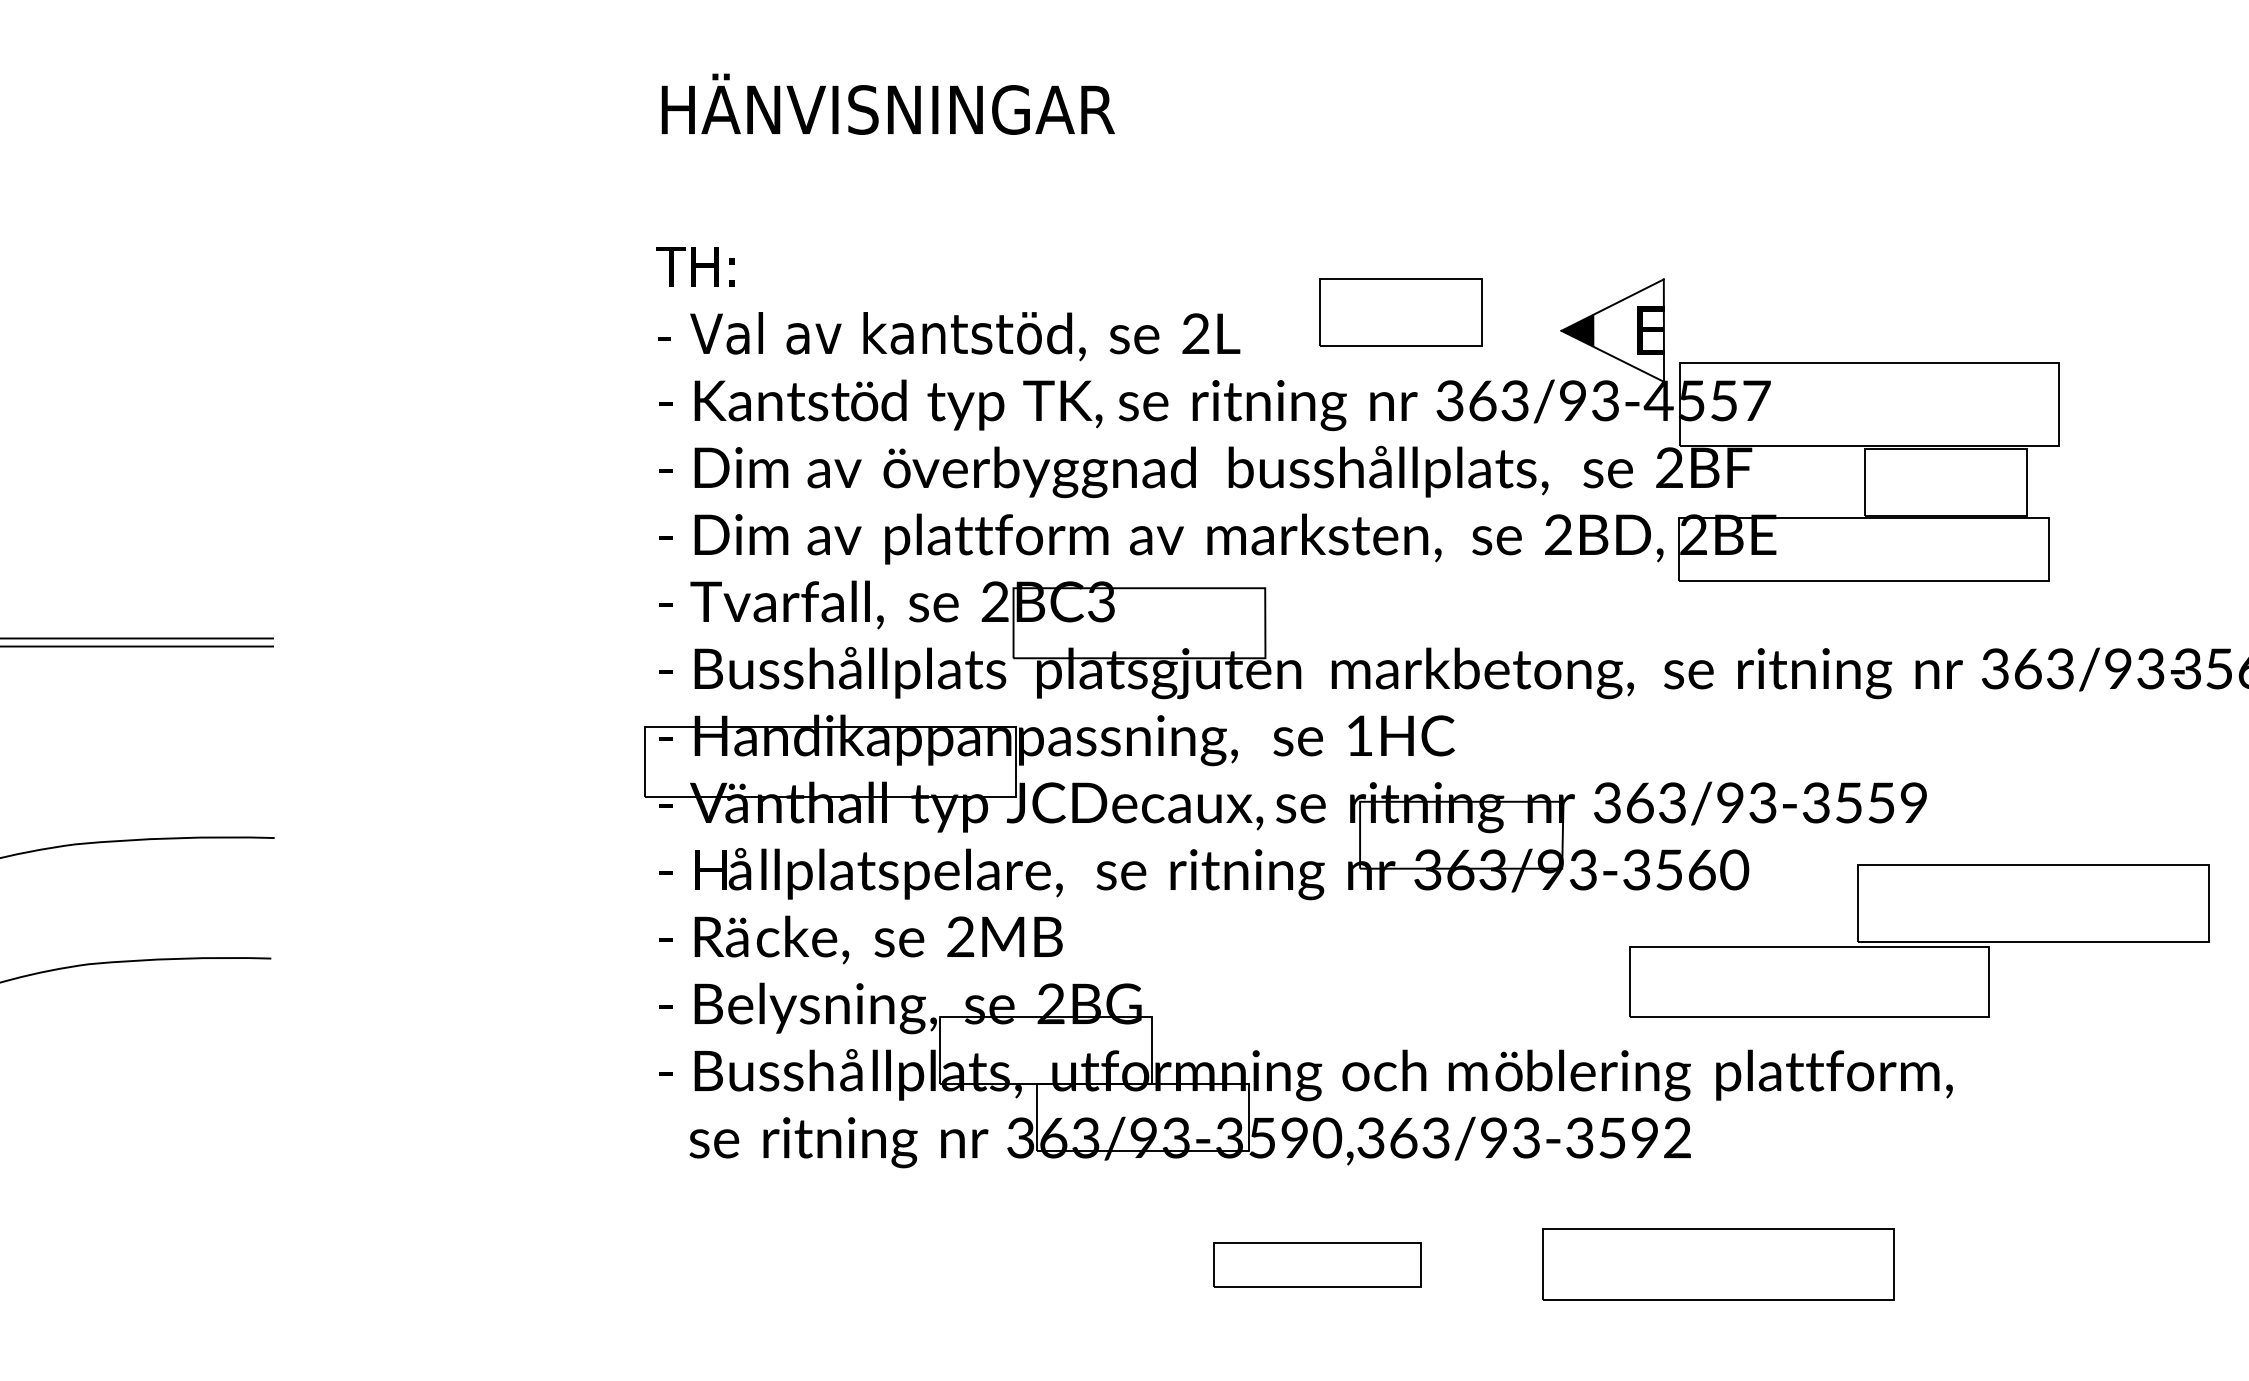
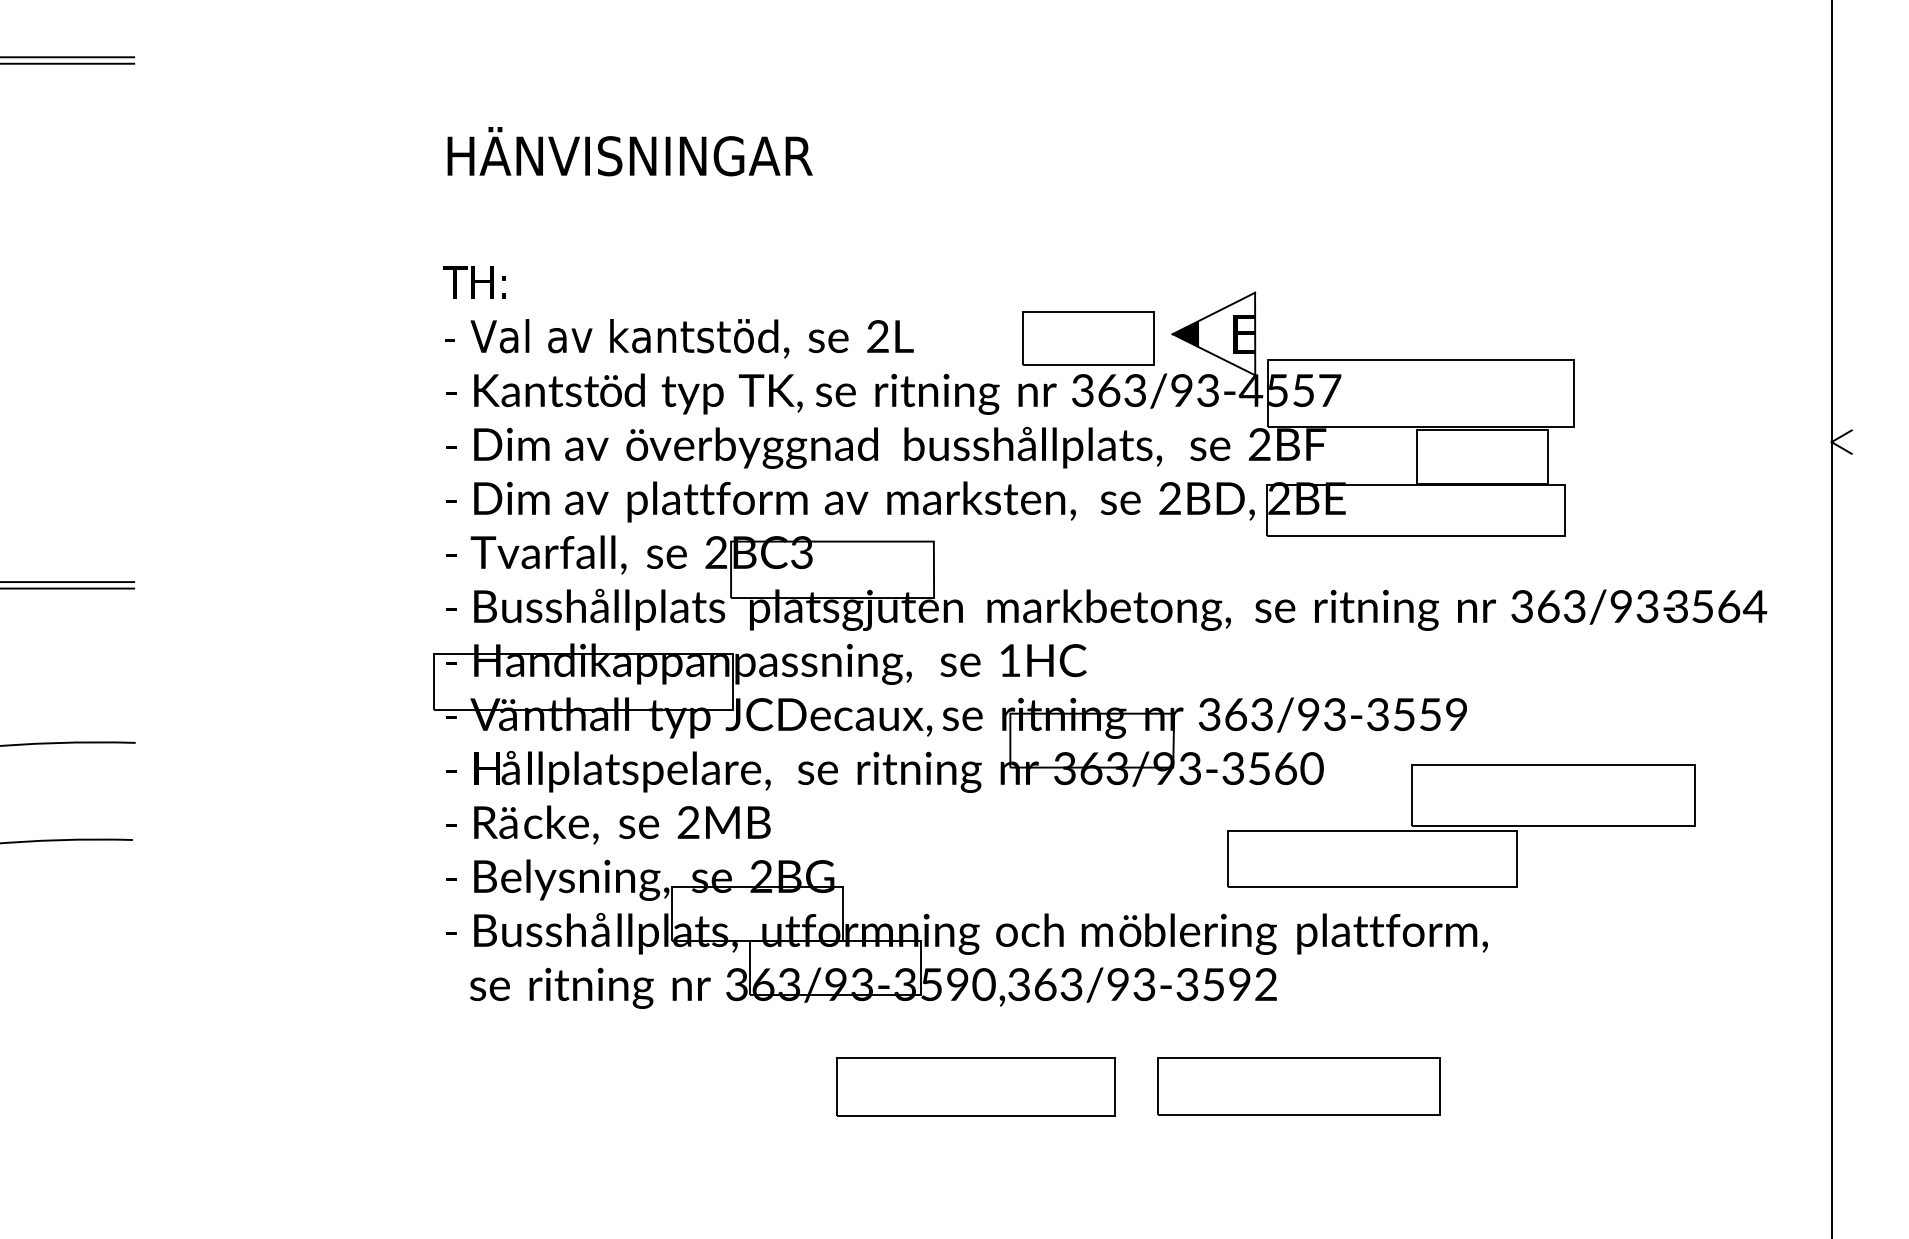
part: (1401, 312) -> (1088, 338), moved
part: (1316, 1264) -> (975, 1086), size x1.67

